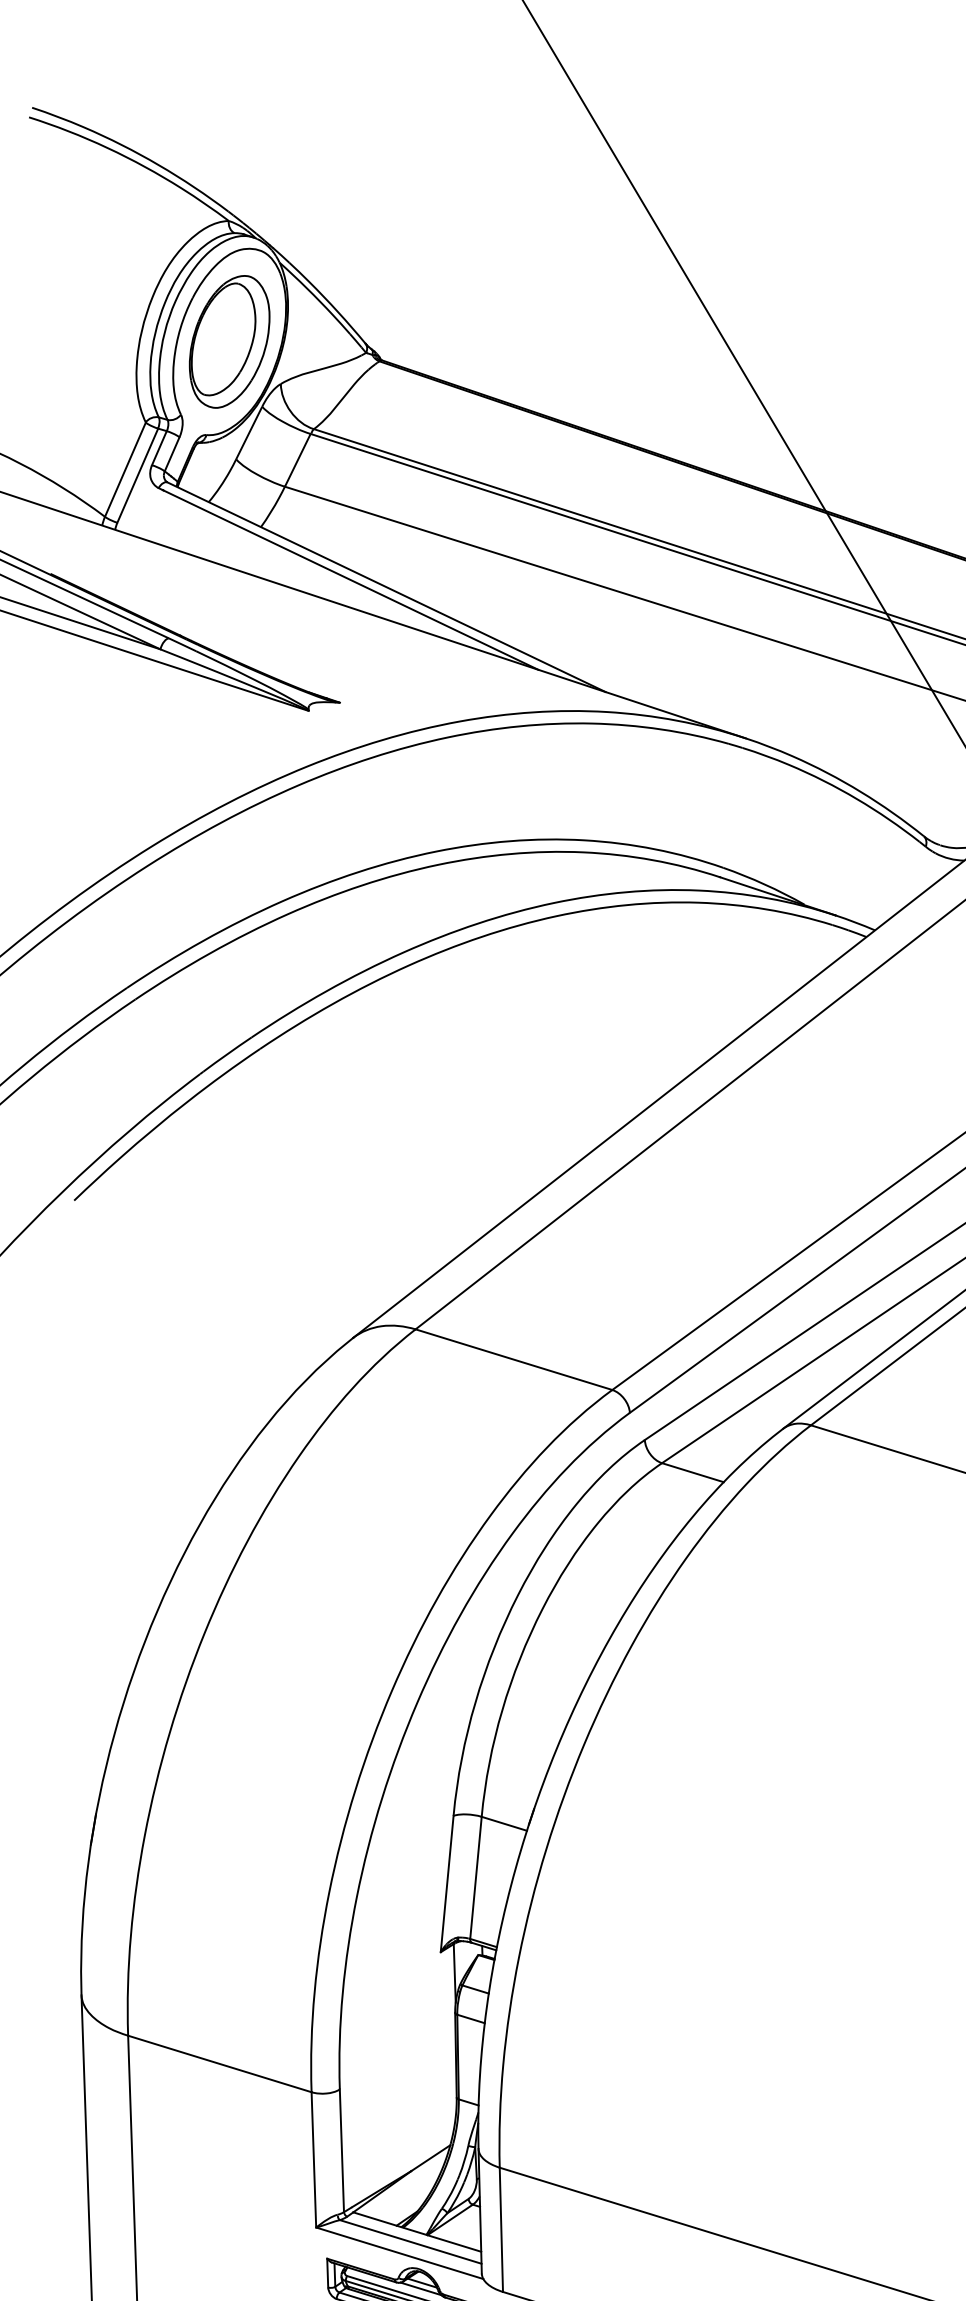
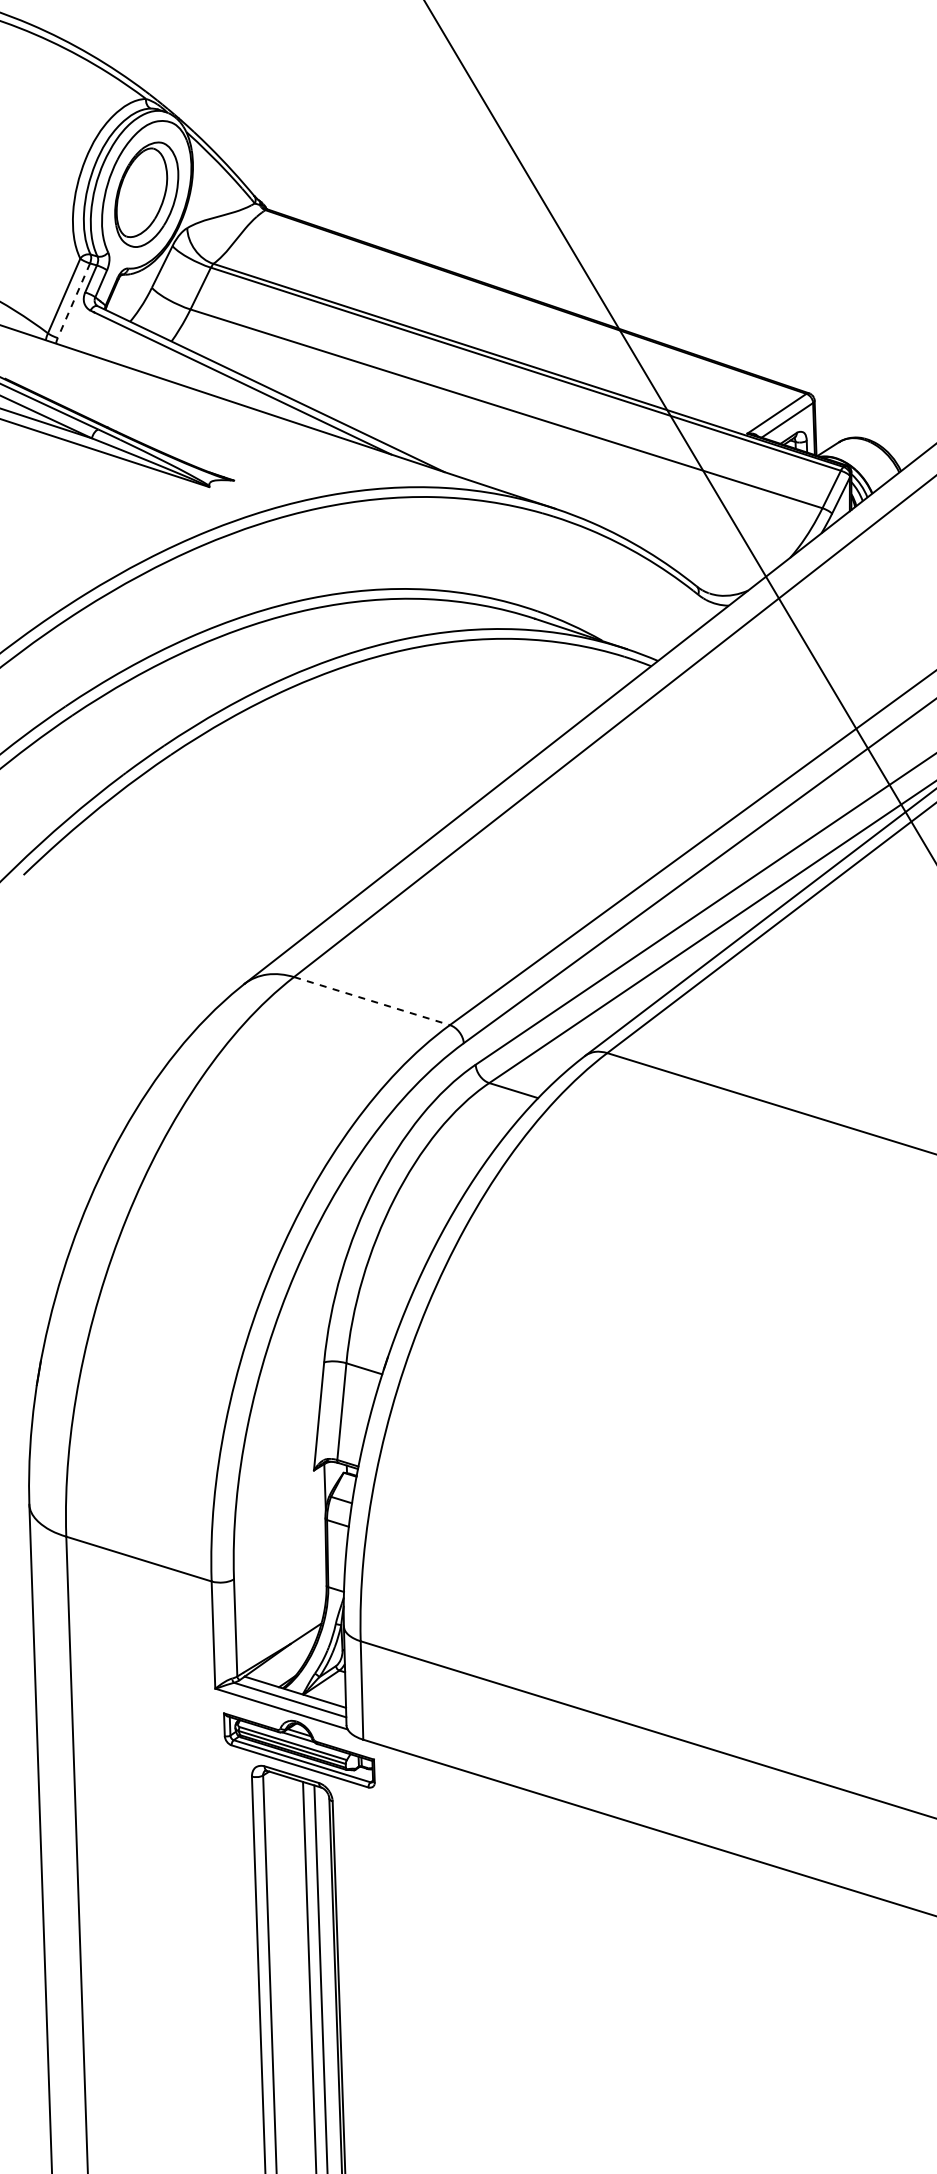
line: (137, 475) -> (73, 300), solid -> dashed
line: (514, 1360) -> (372, 1001), solid -> dashed

